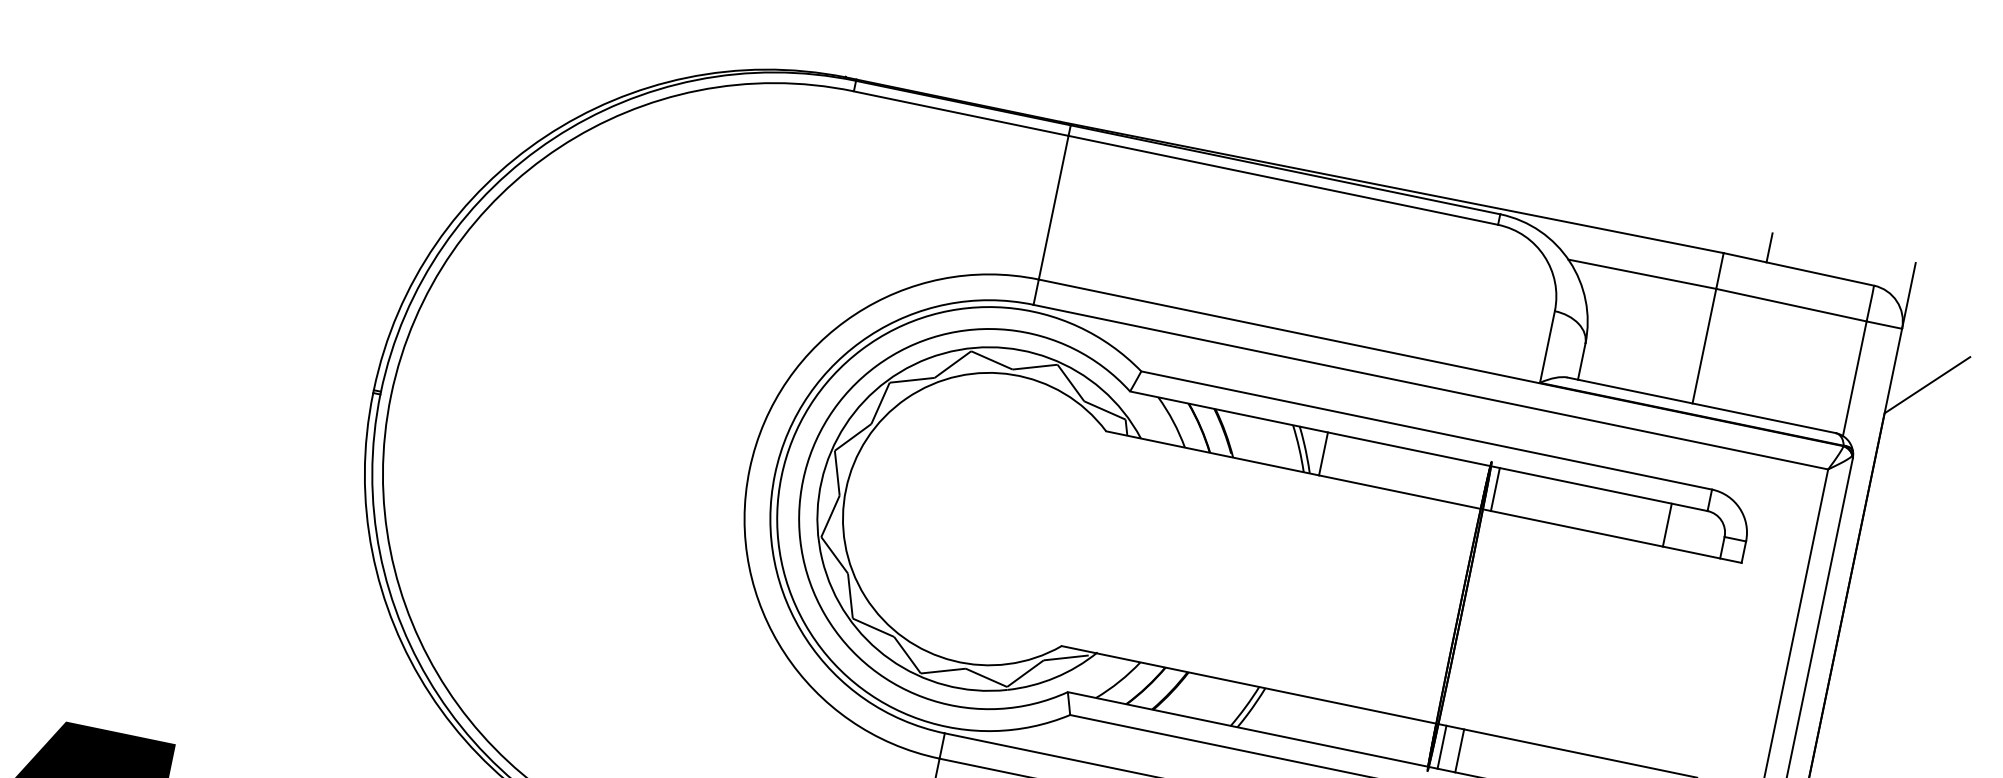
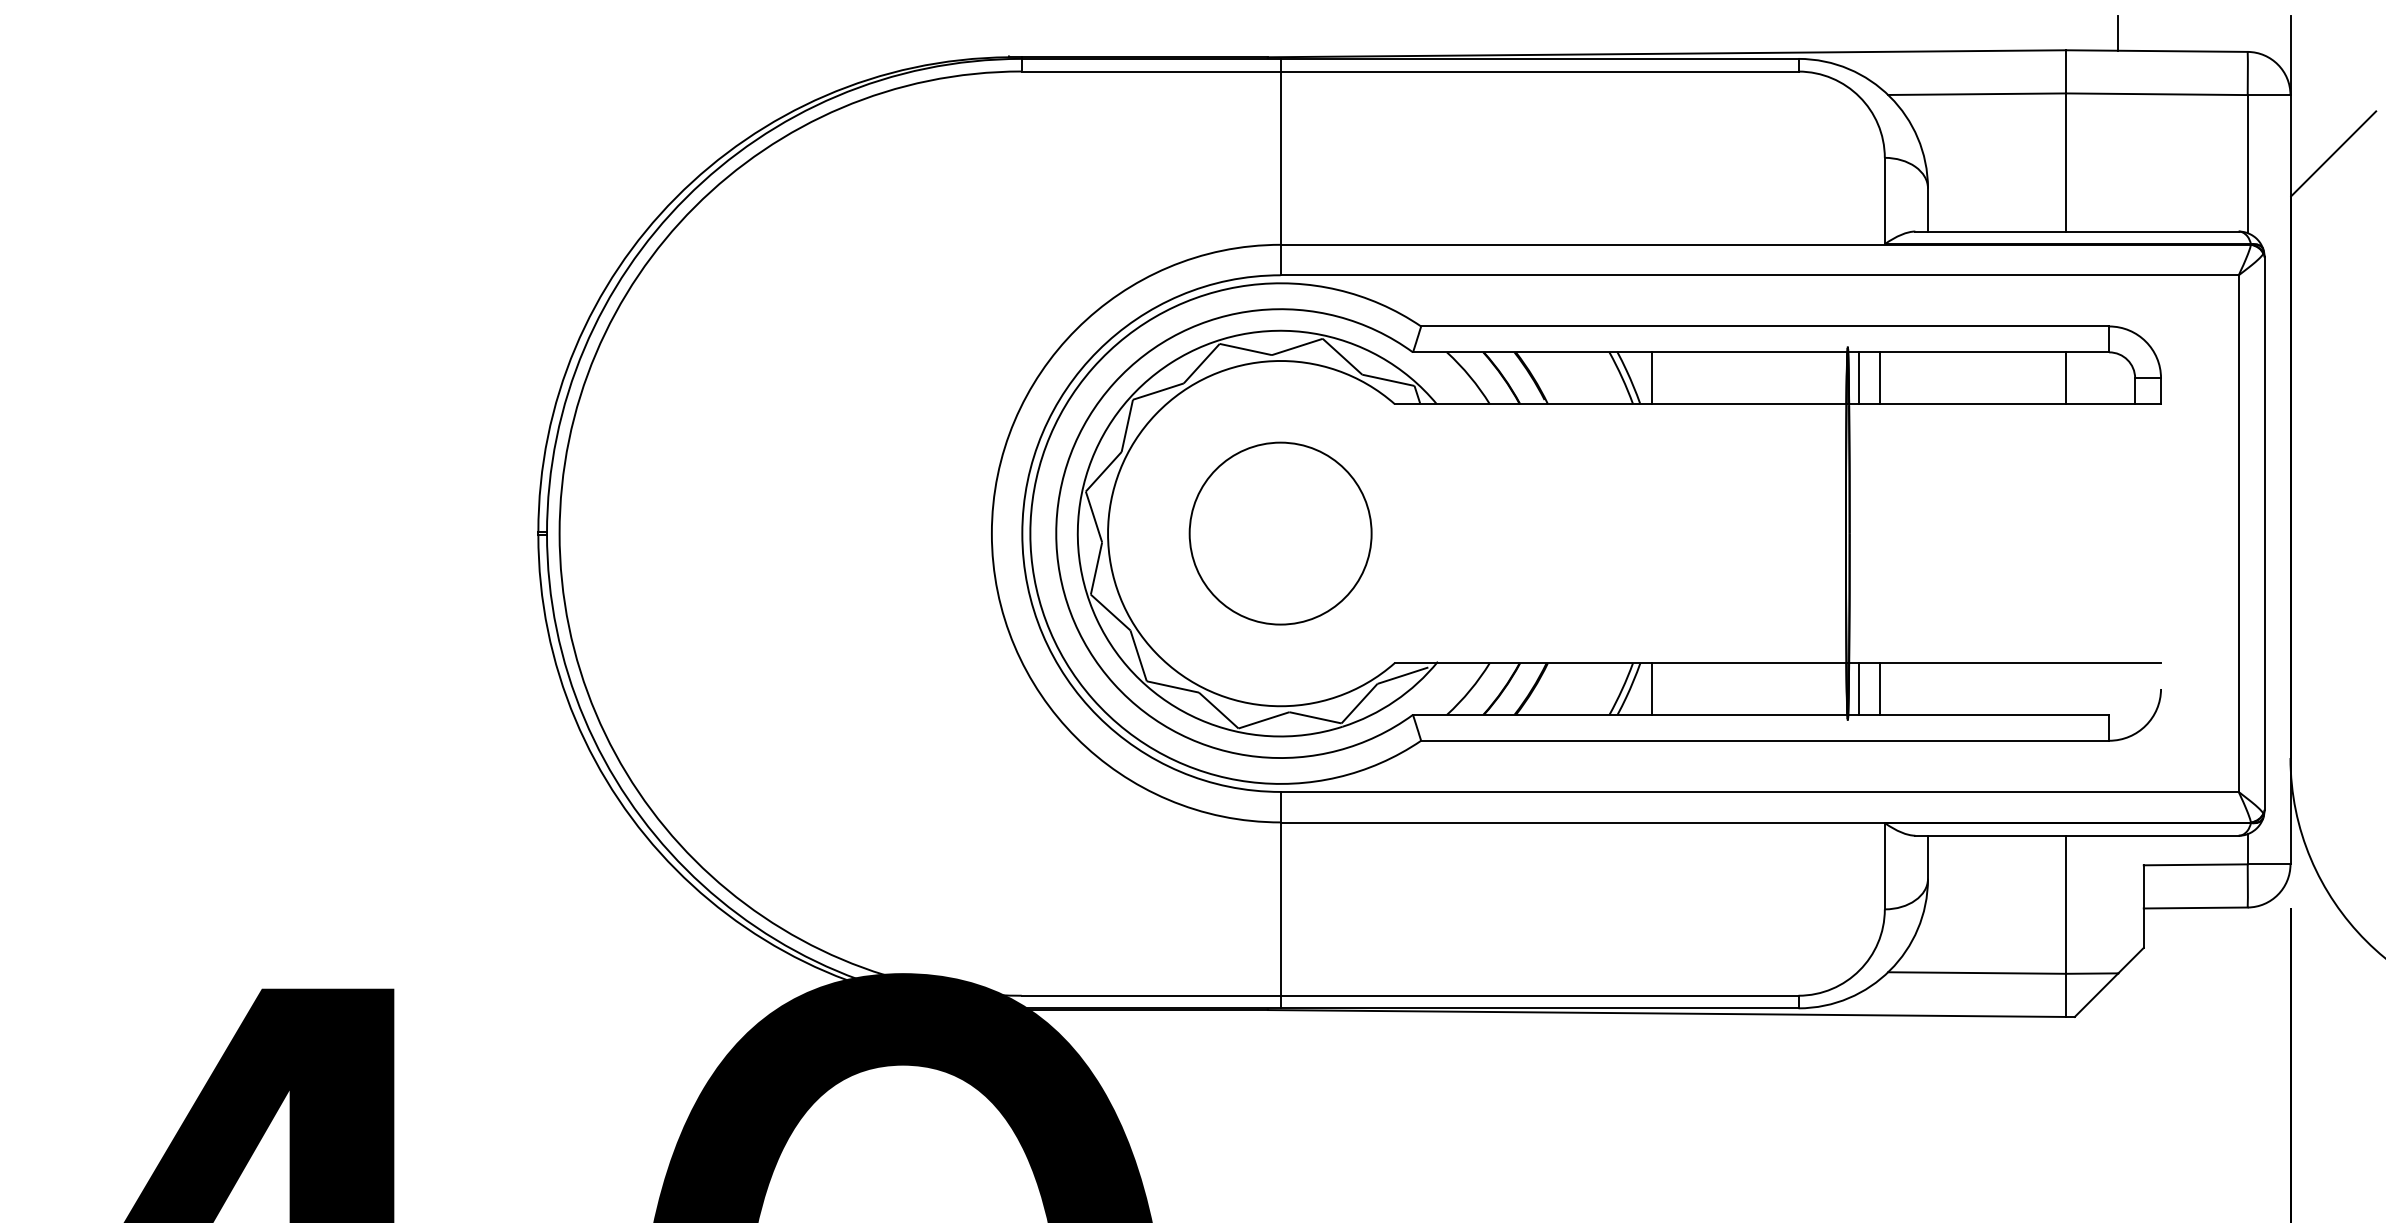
line: (1513, 493) -> (1880, 378), added
circle: (989, 518) -> (1280, 533), added
line: (1270, 711) -> (1651, 688), added

